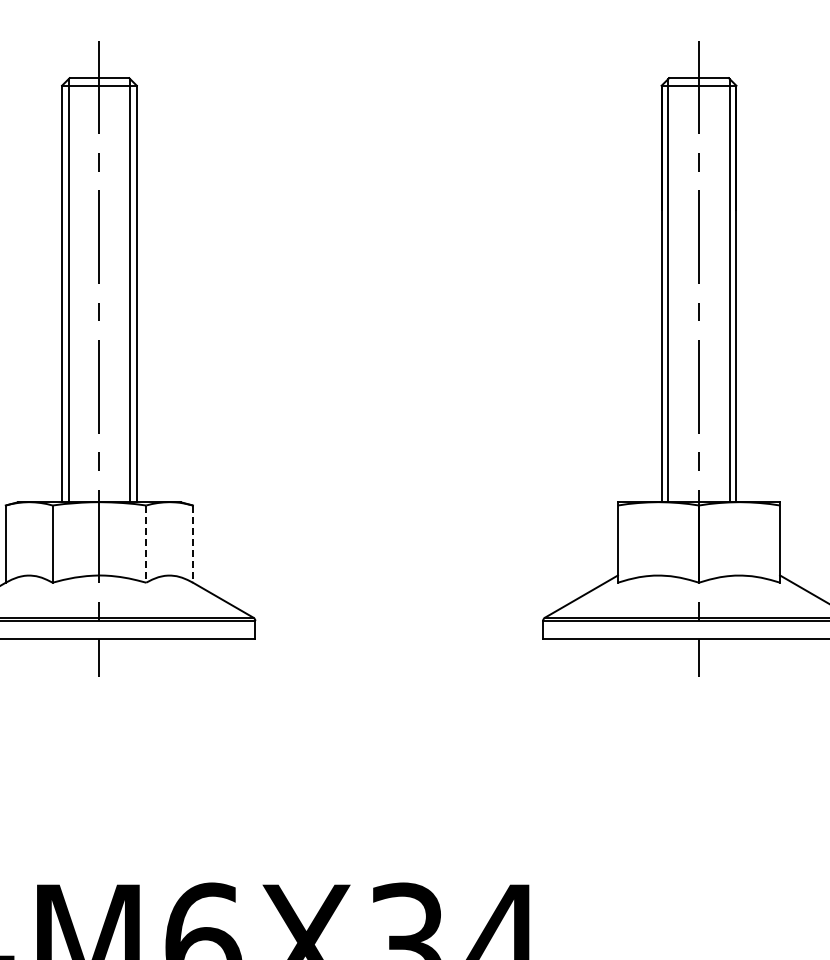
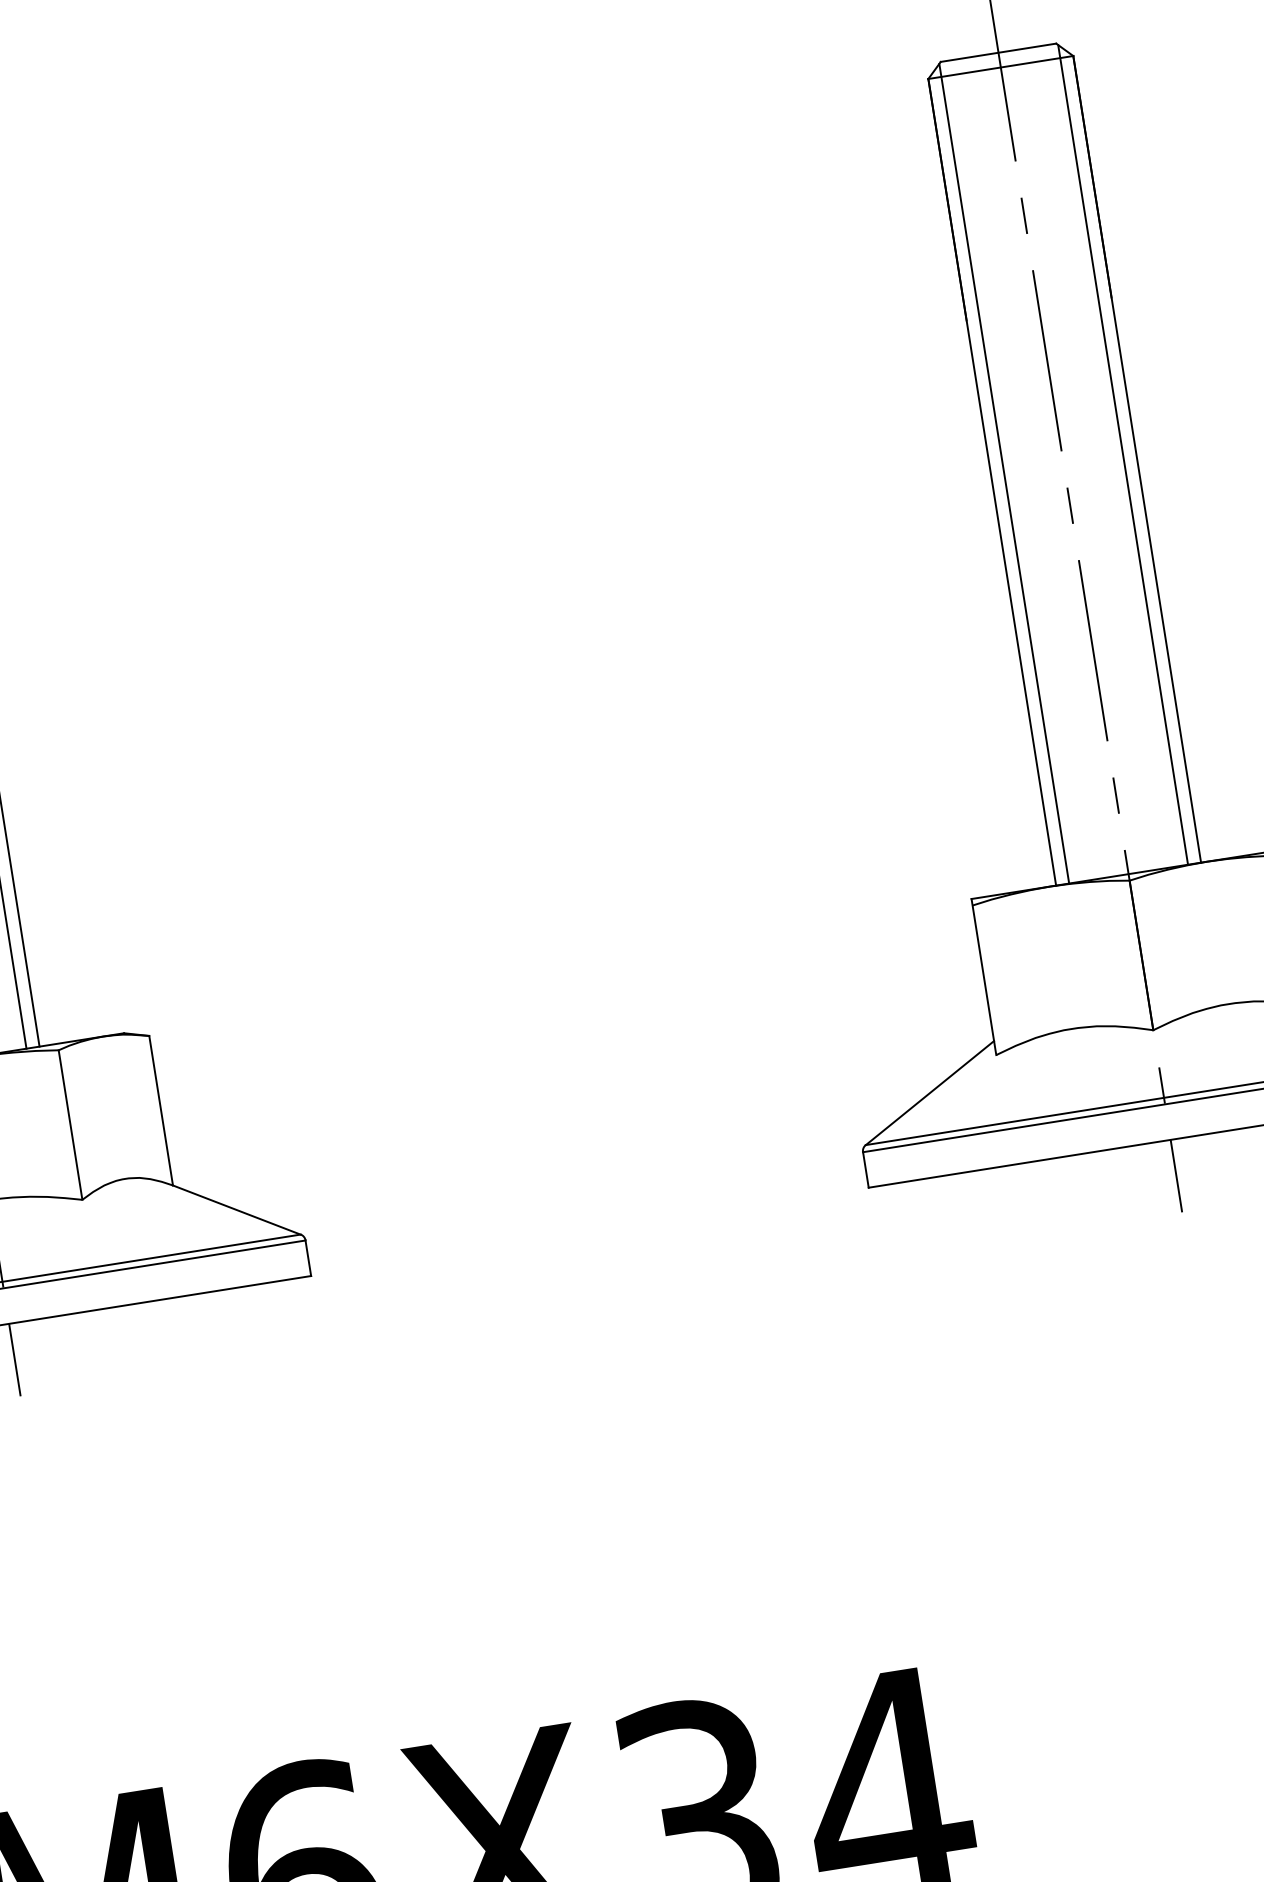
line: (146, 544) -> (71, 1125), dashed -> solid
line: (192, 544) -> (160, 1111), dashed -> solid

